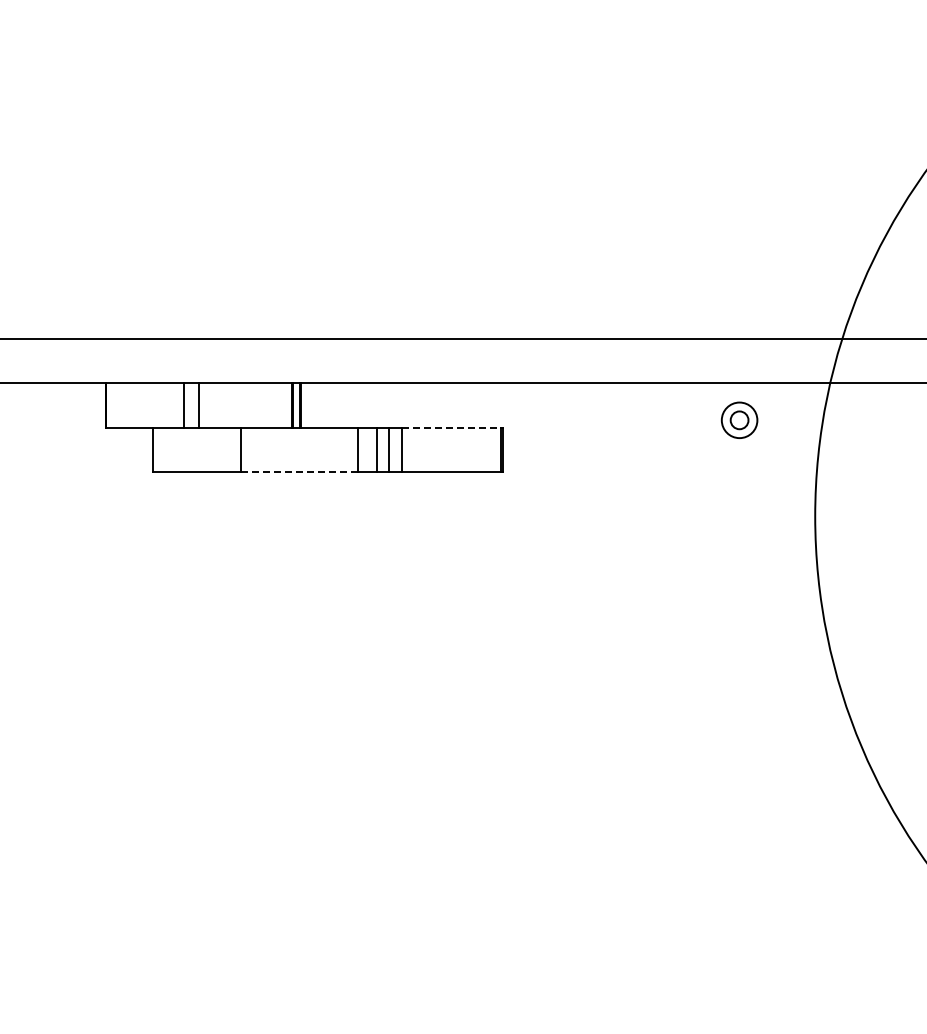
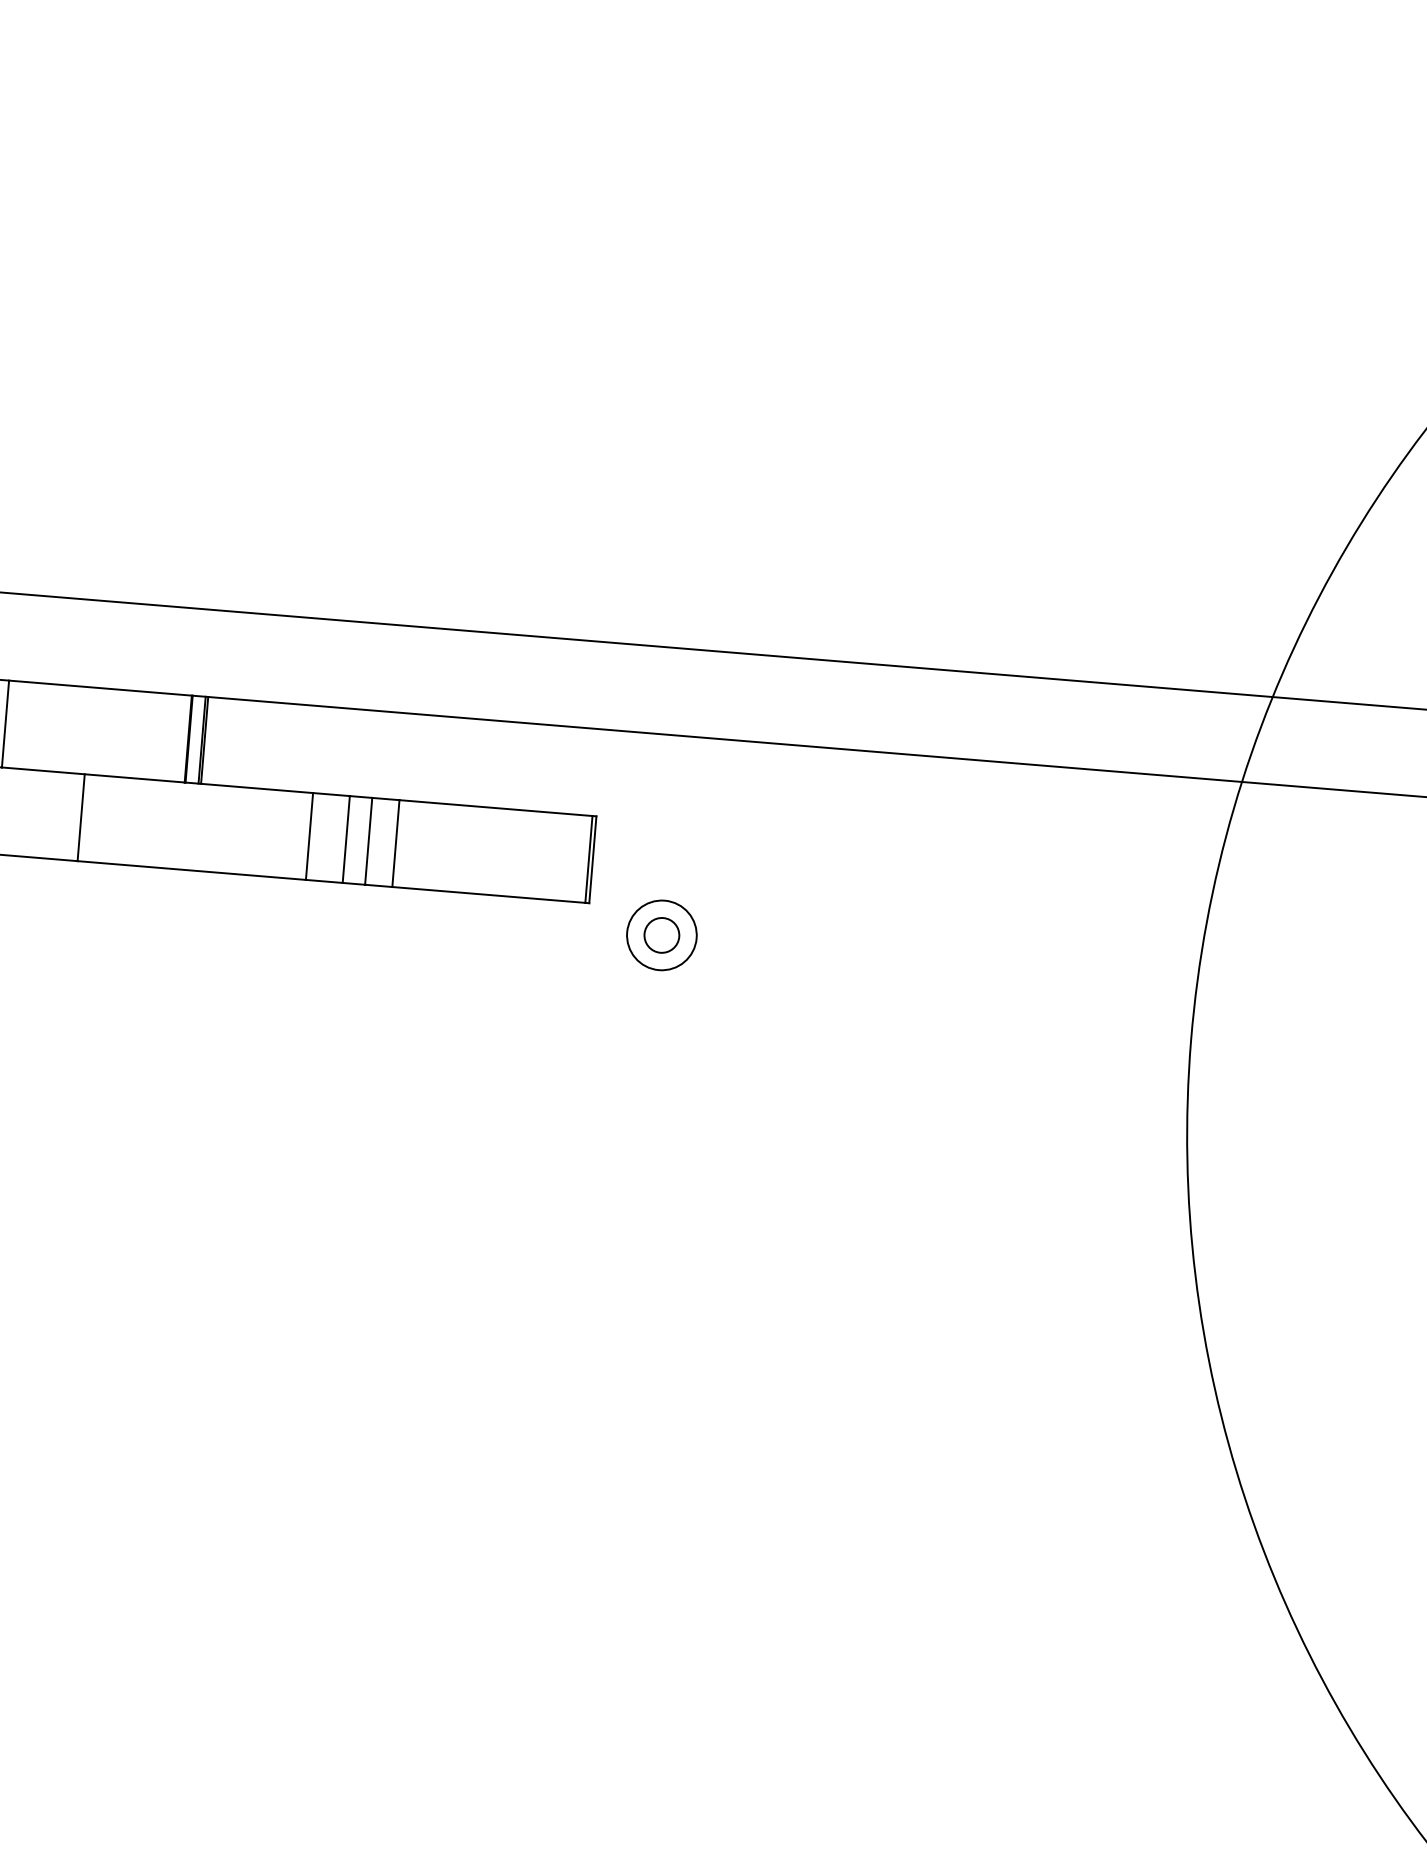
part: (739, 419) -> (661, 933), moved
line: (452, 427) -> (497, 808), dashed -> solid
line: (300, 472) -> (193, 871), dashed -> solid

